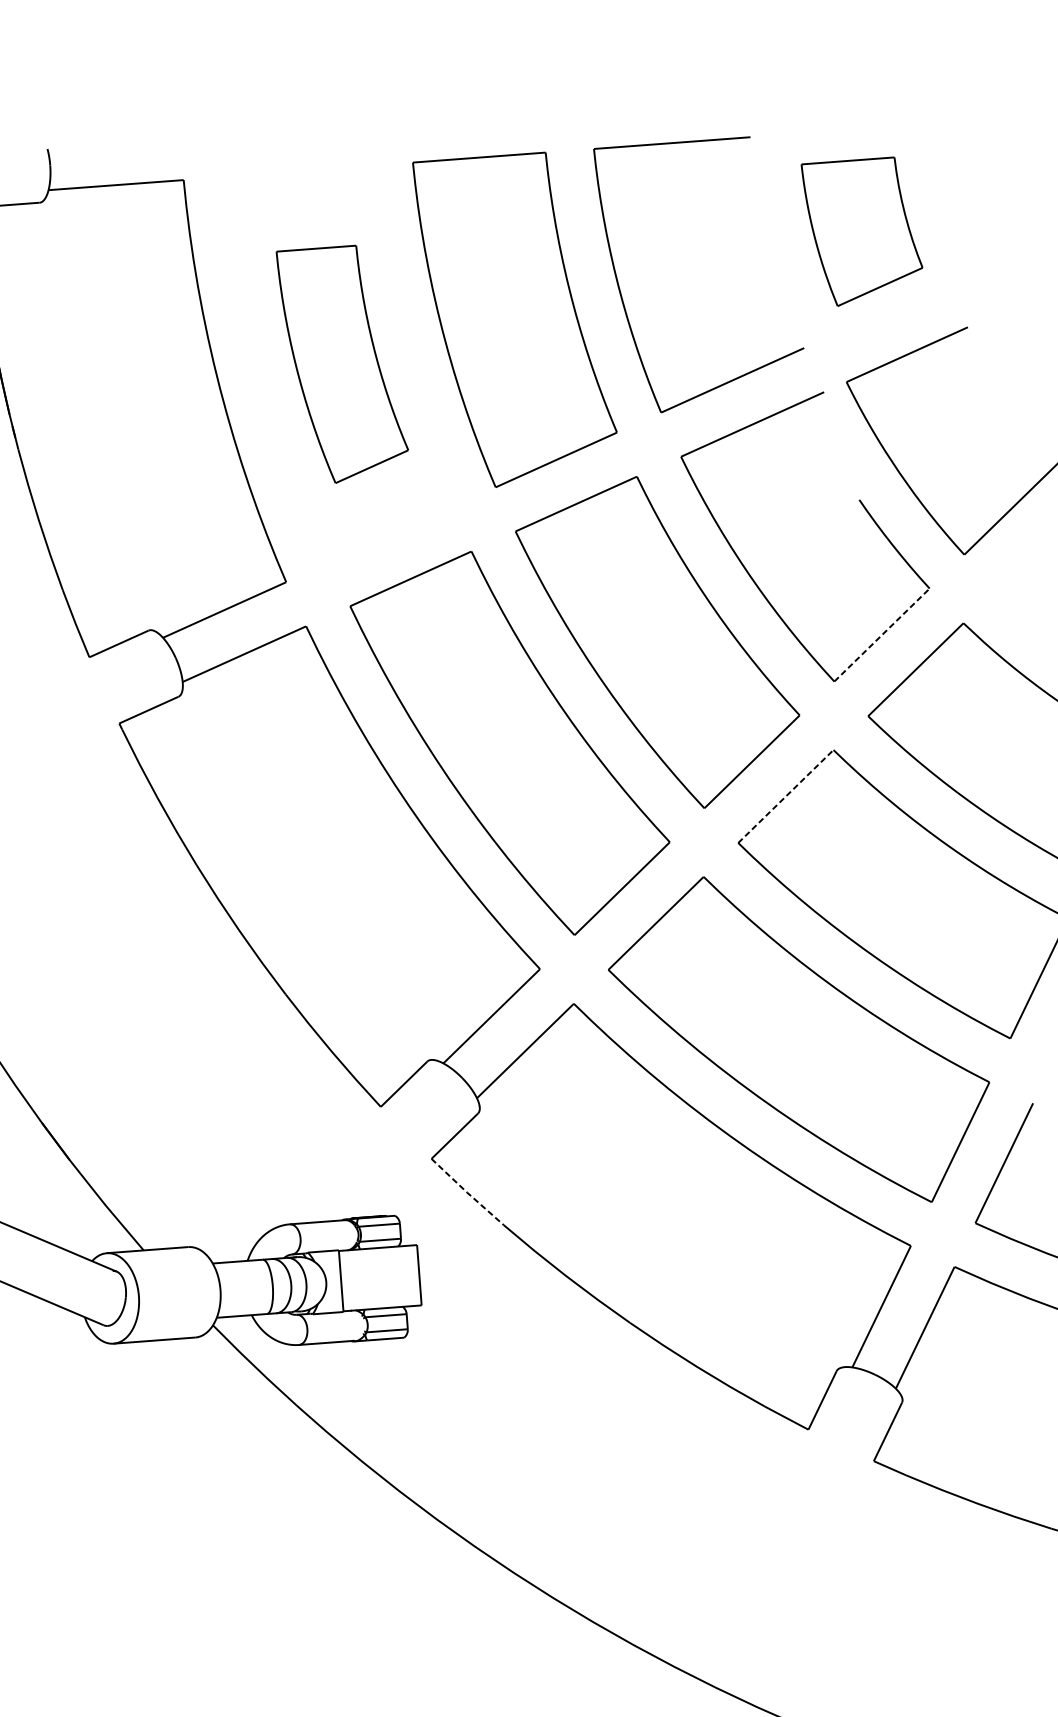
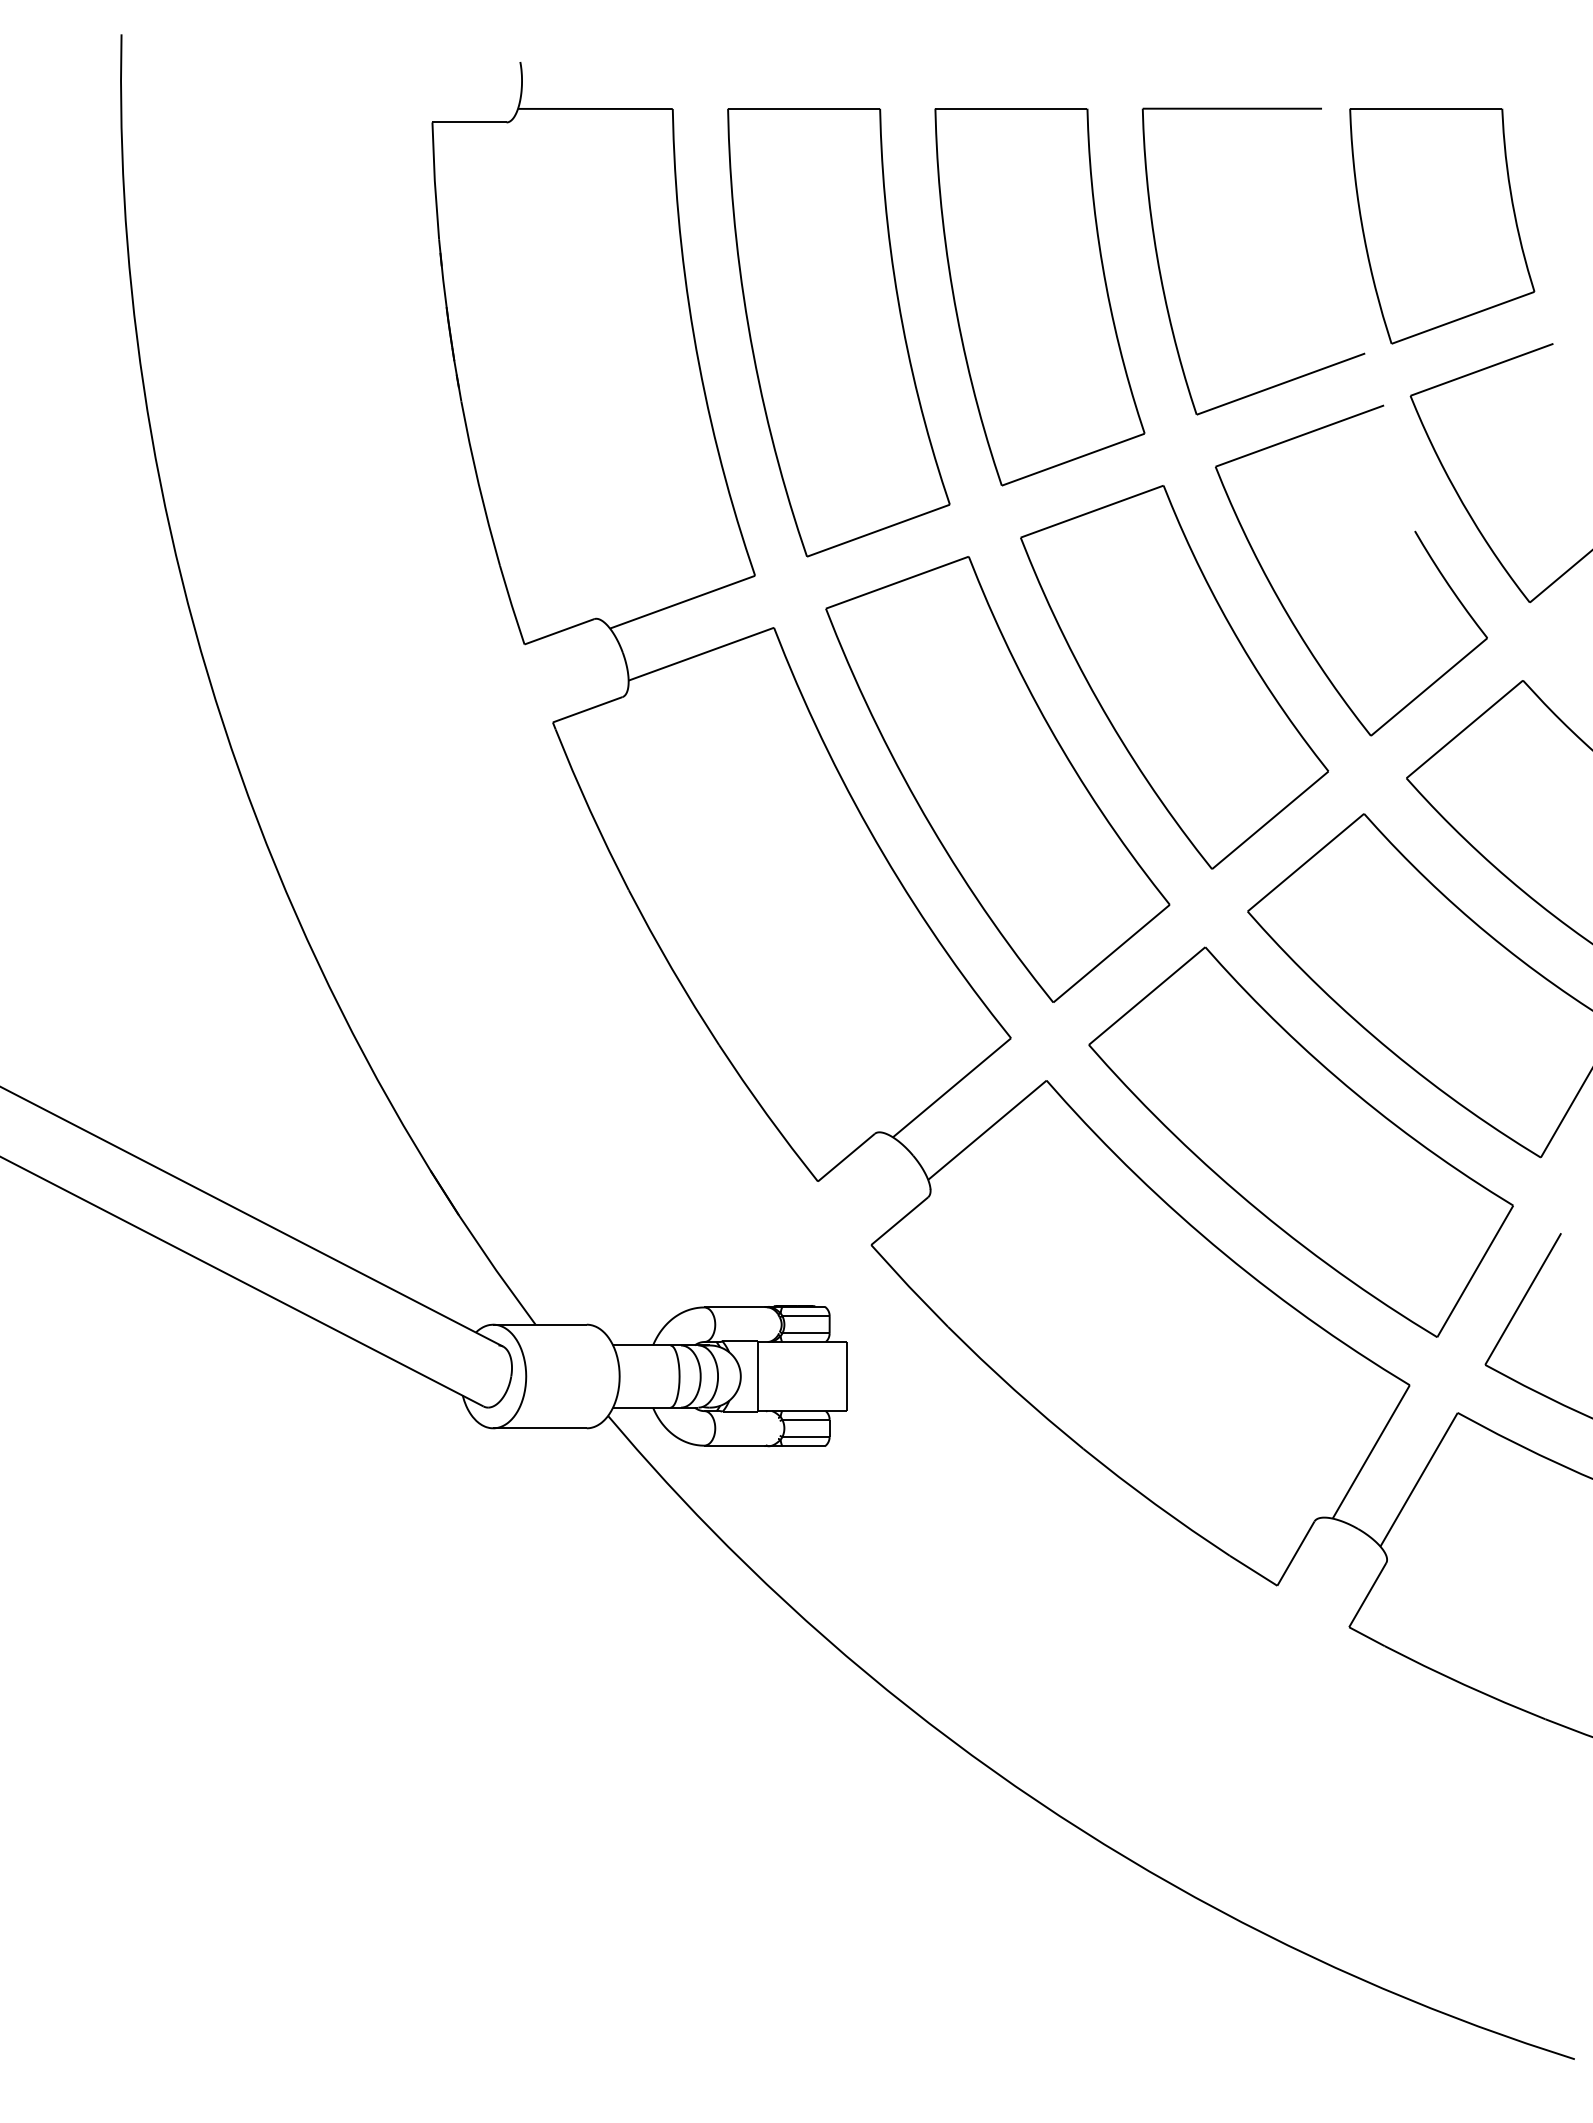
part: (863, 232) -> (1442, 226), size x1.43
part: (343, 364) -> (838, 332), size x1.67
line: (882, 634) -> (1429, 686), dashed -> solid
line: (786, 796) -> (1306, 862), dashed -> solid
line: (467, 1192) -> (909, 1286), dashed -> solid

